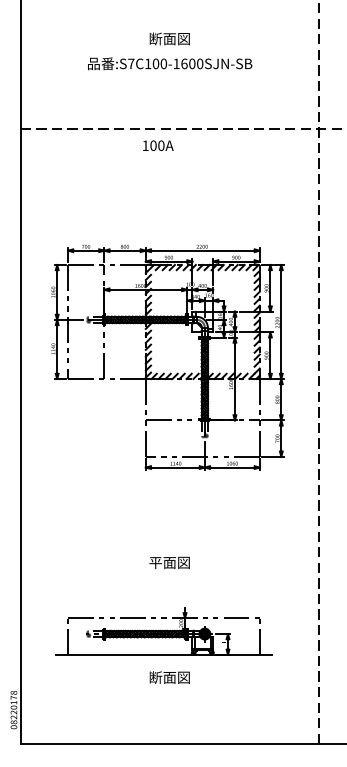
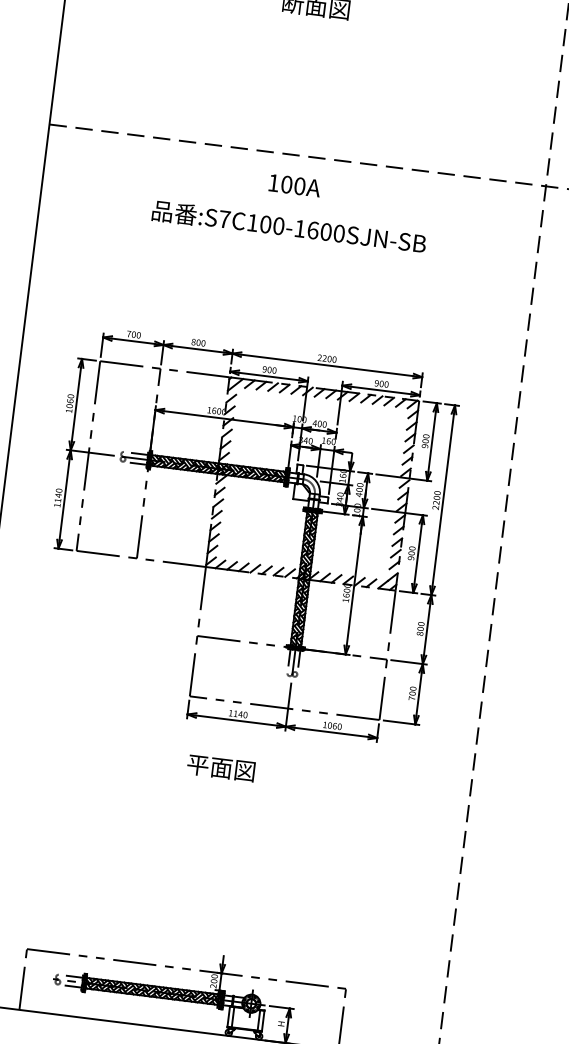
text: (170, 63) -> (290, 226), moved
text: (158, 145) -> (295, 185), moved
text: (169, 562) -> (220, 767), moved

